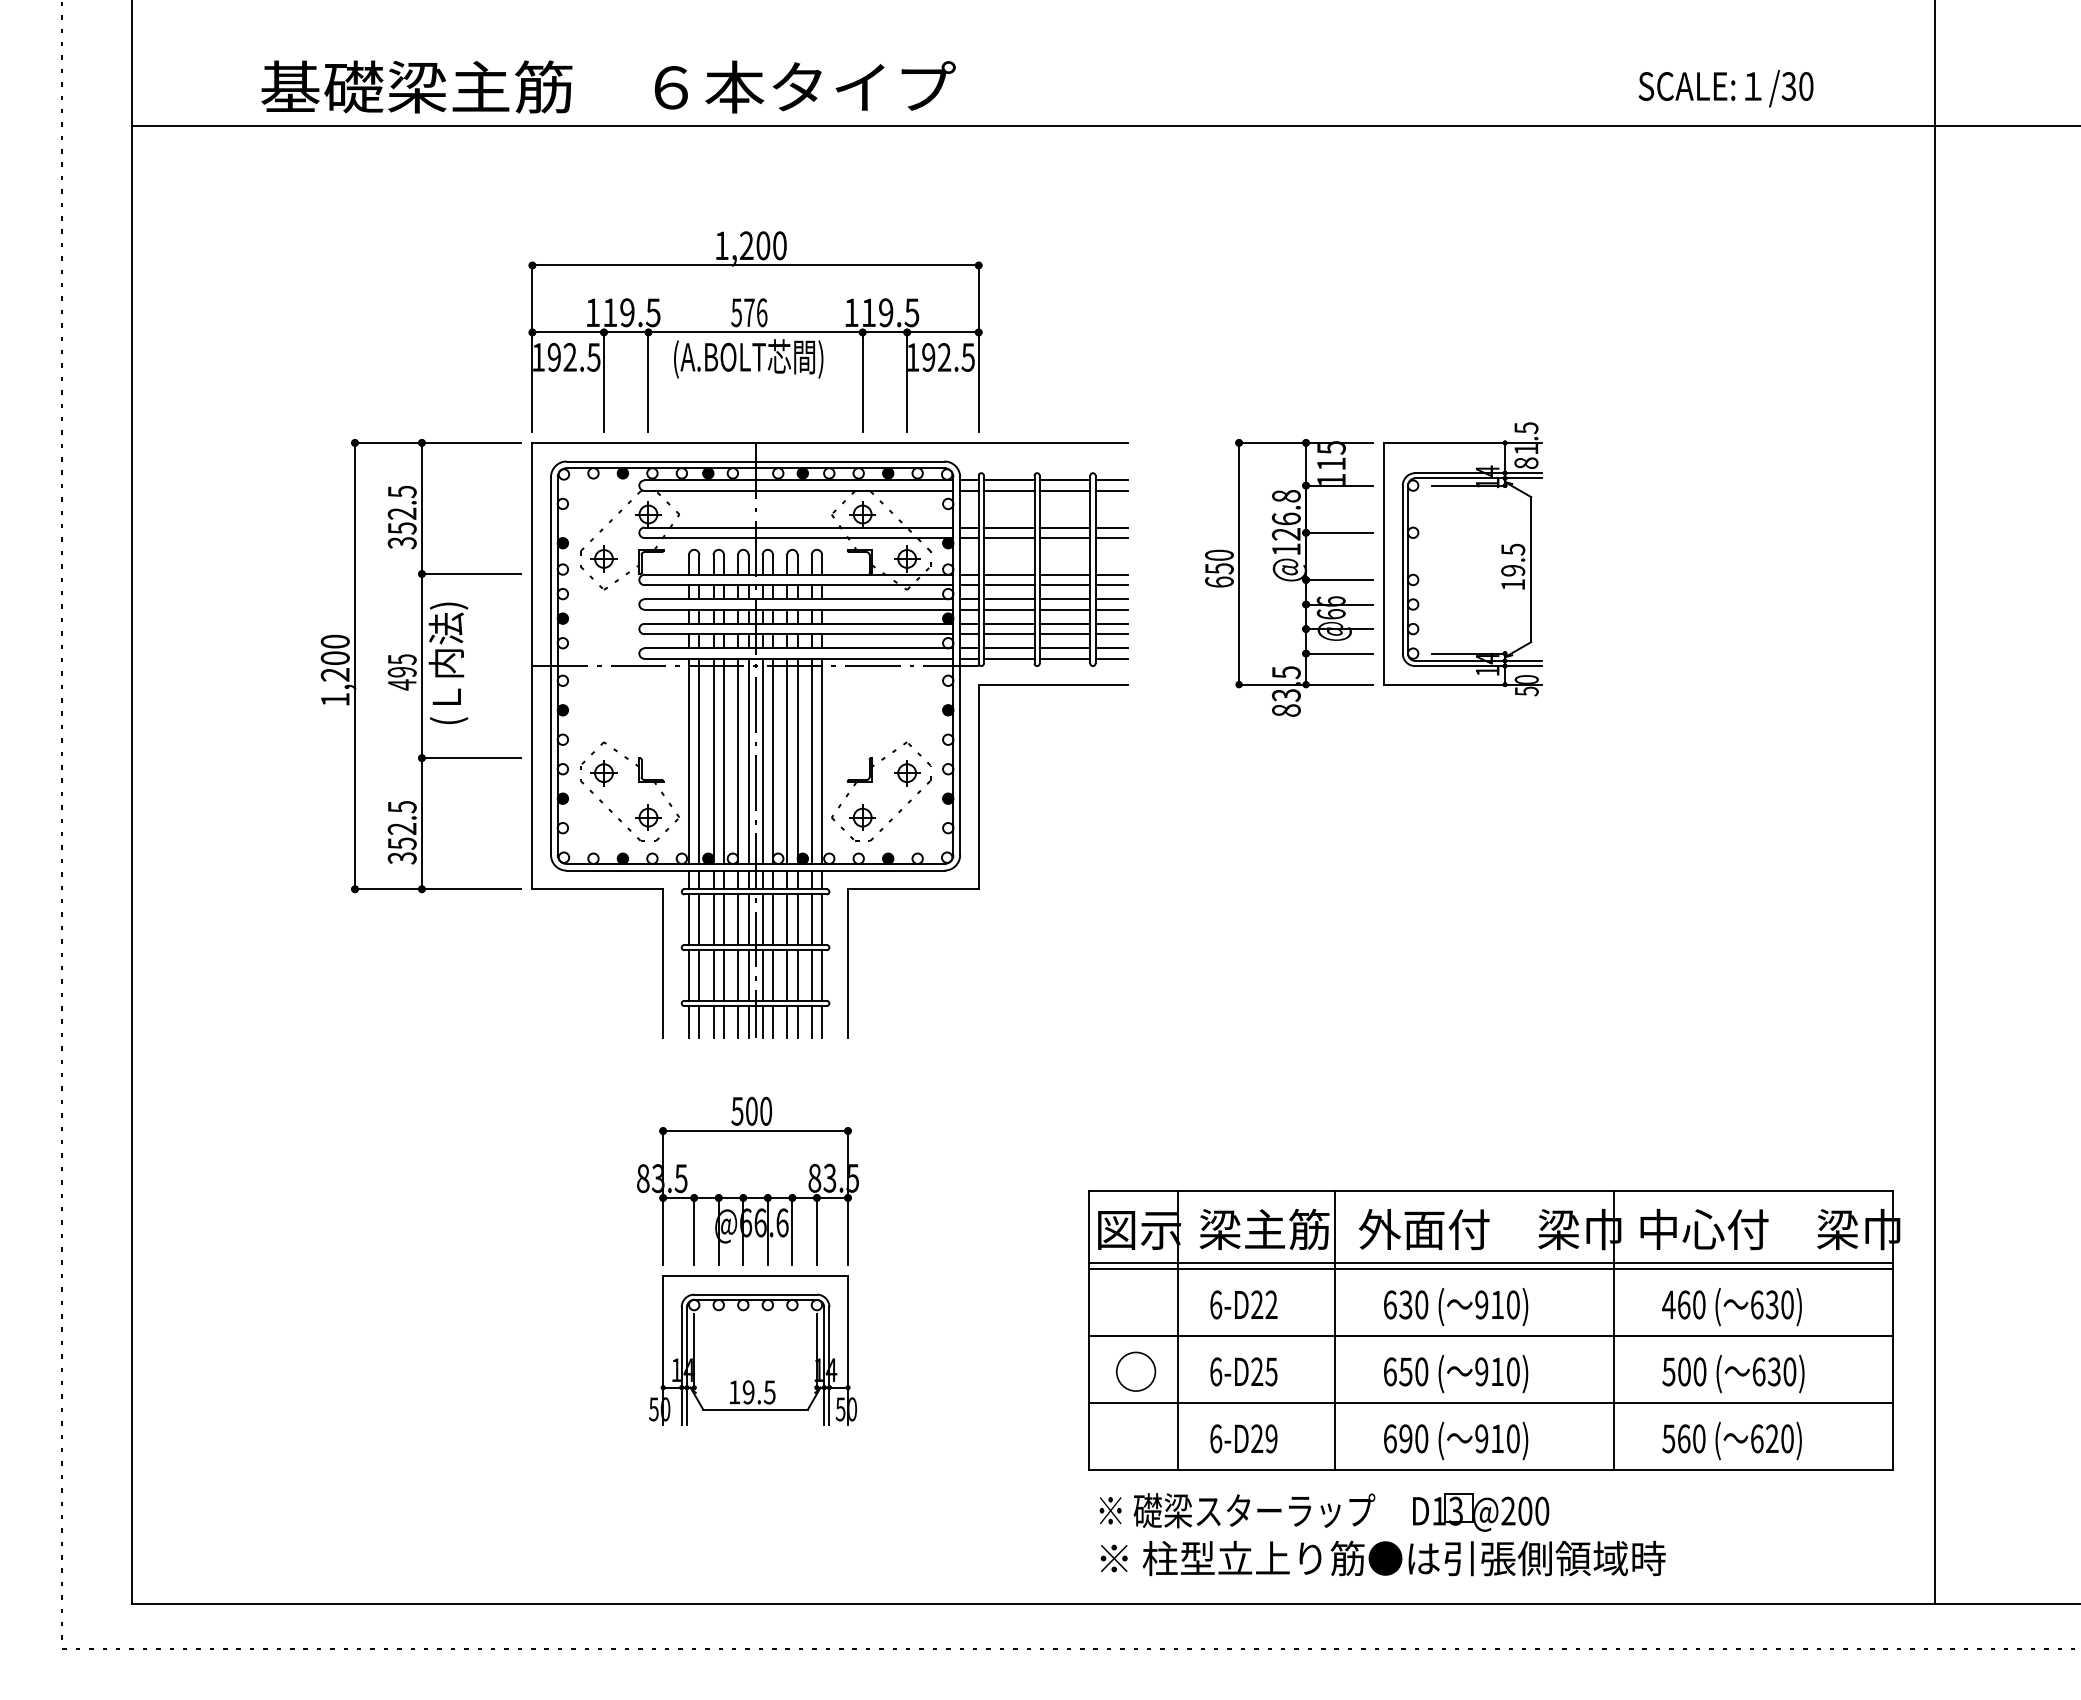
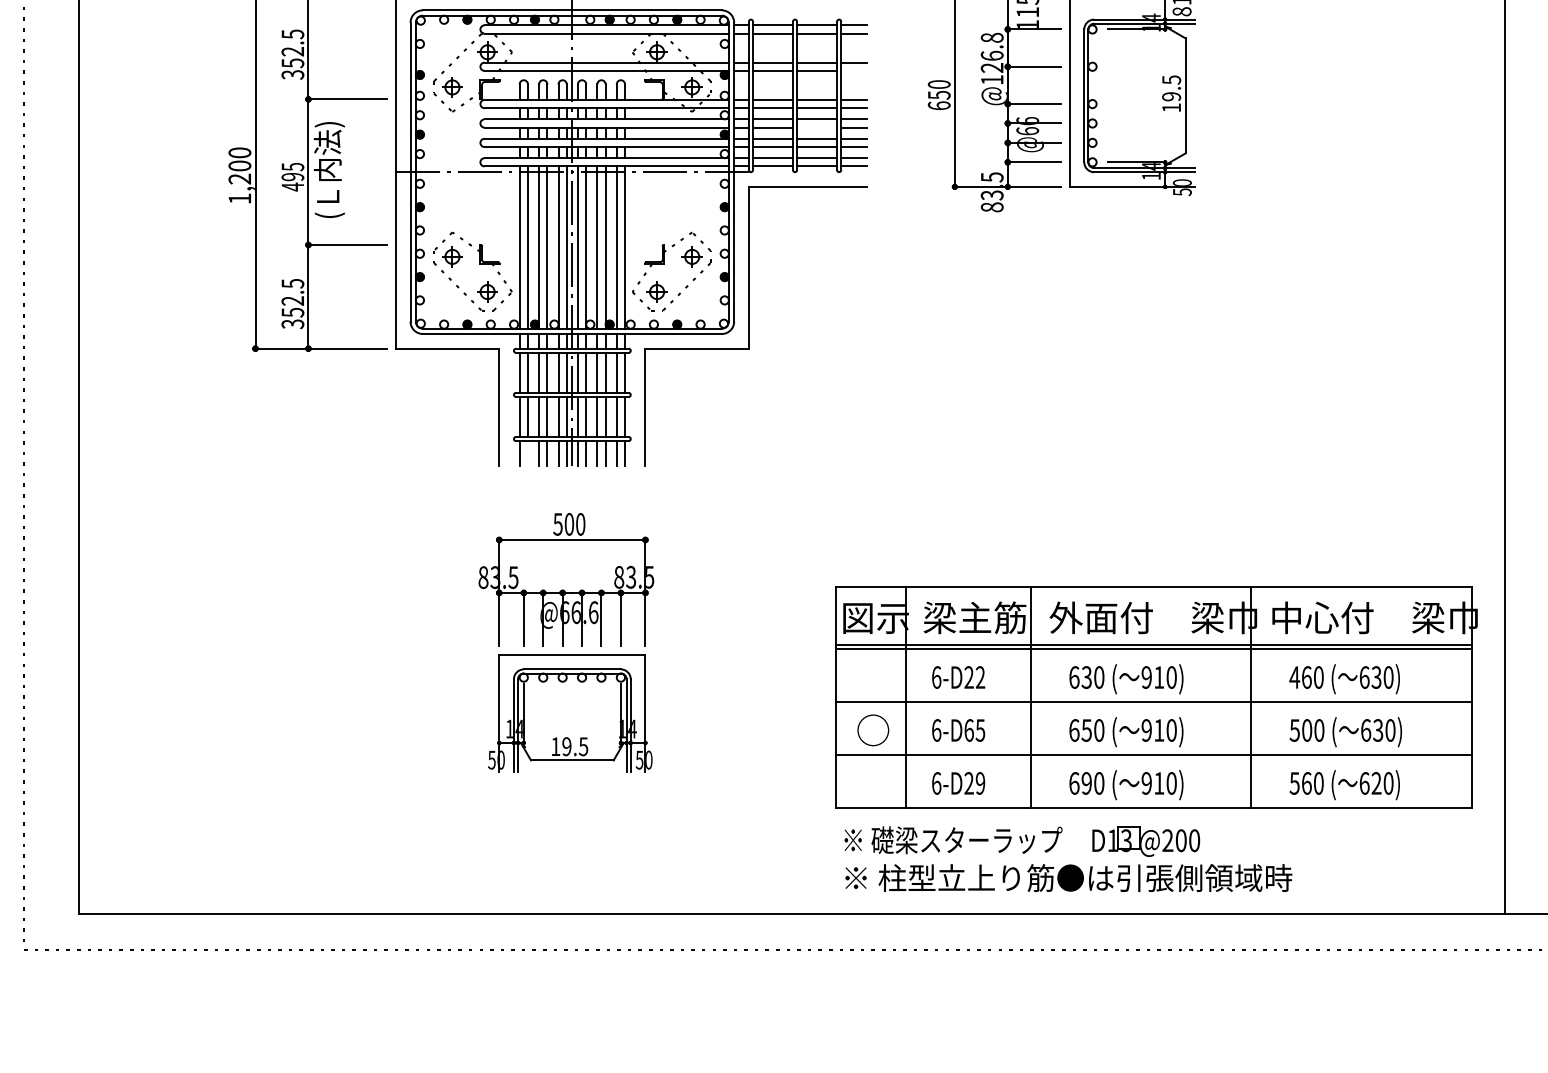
line: (1111, 538) -> (853, 71), removed
line: (1064, 609) -> (816, 127), removed
line: (699, 1022) -> (527, 454), removed
text: (1257, 1371) -> (969, 730), 6-D25 -> 6-D65

